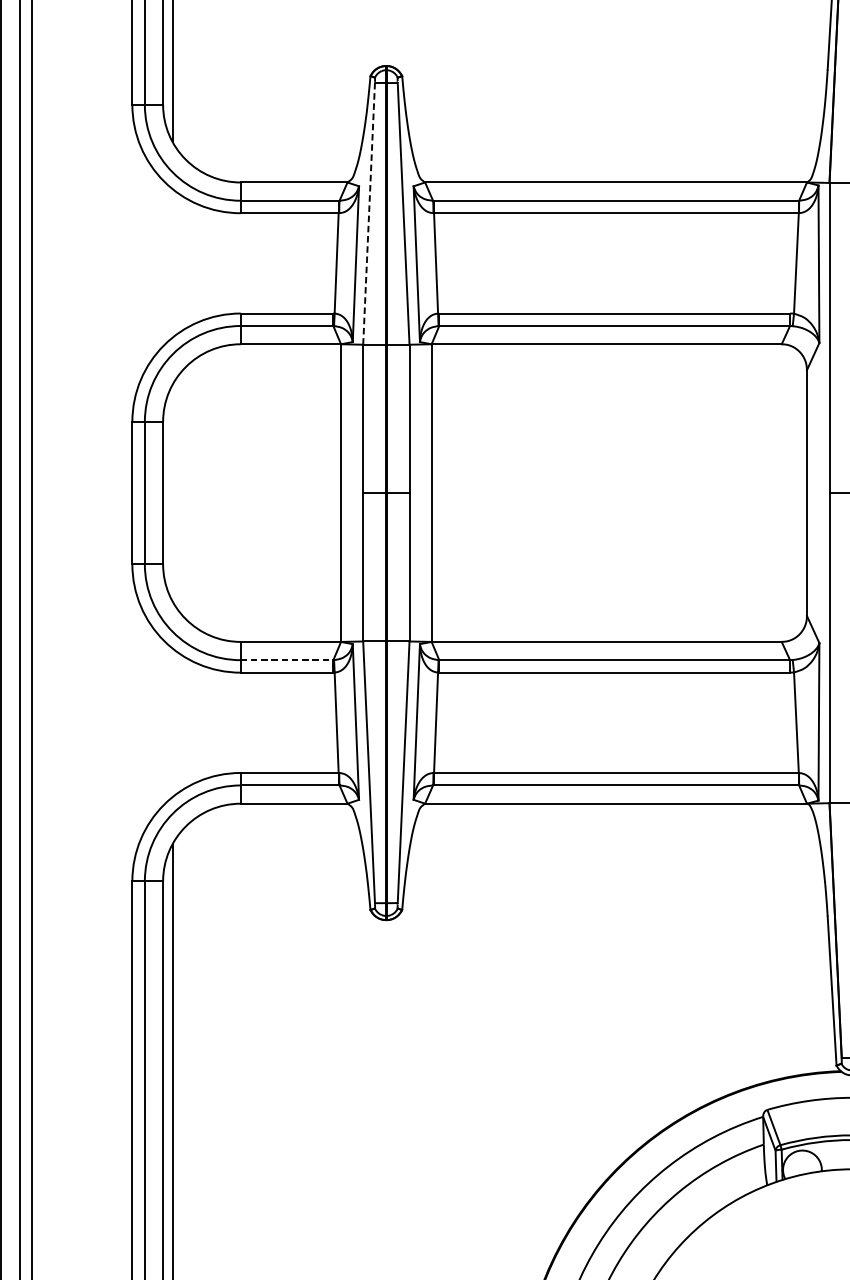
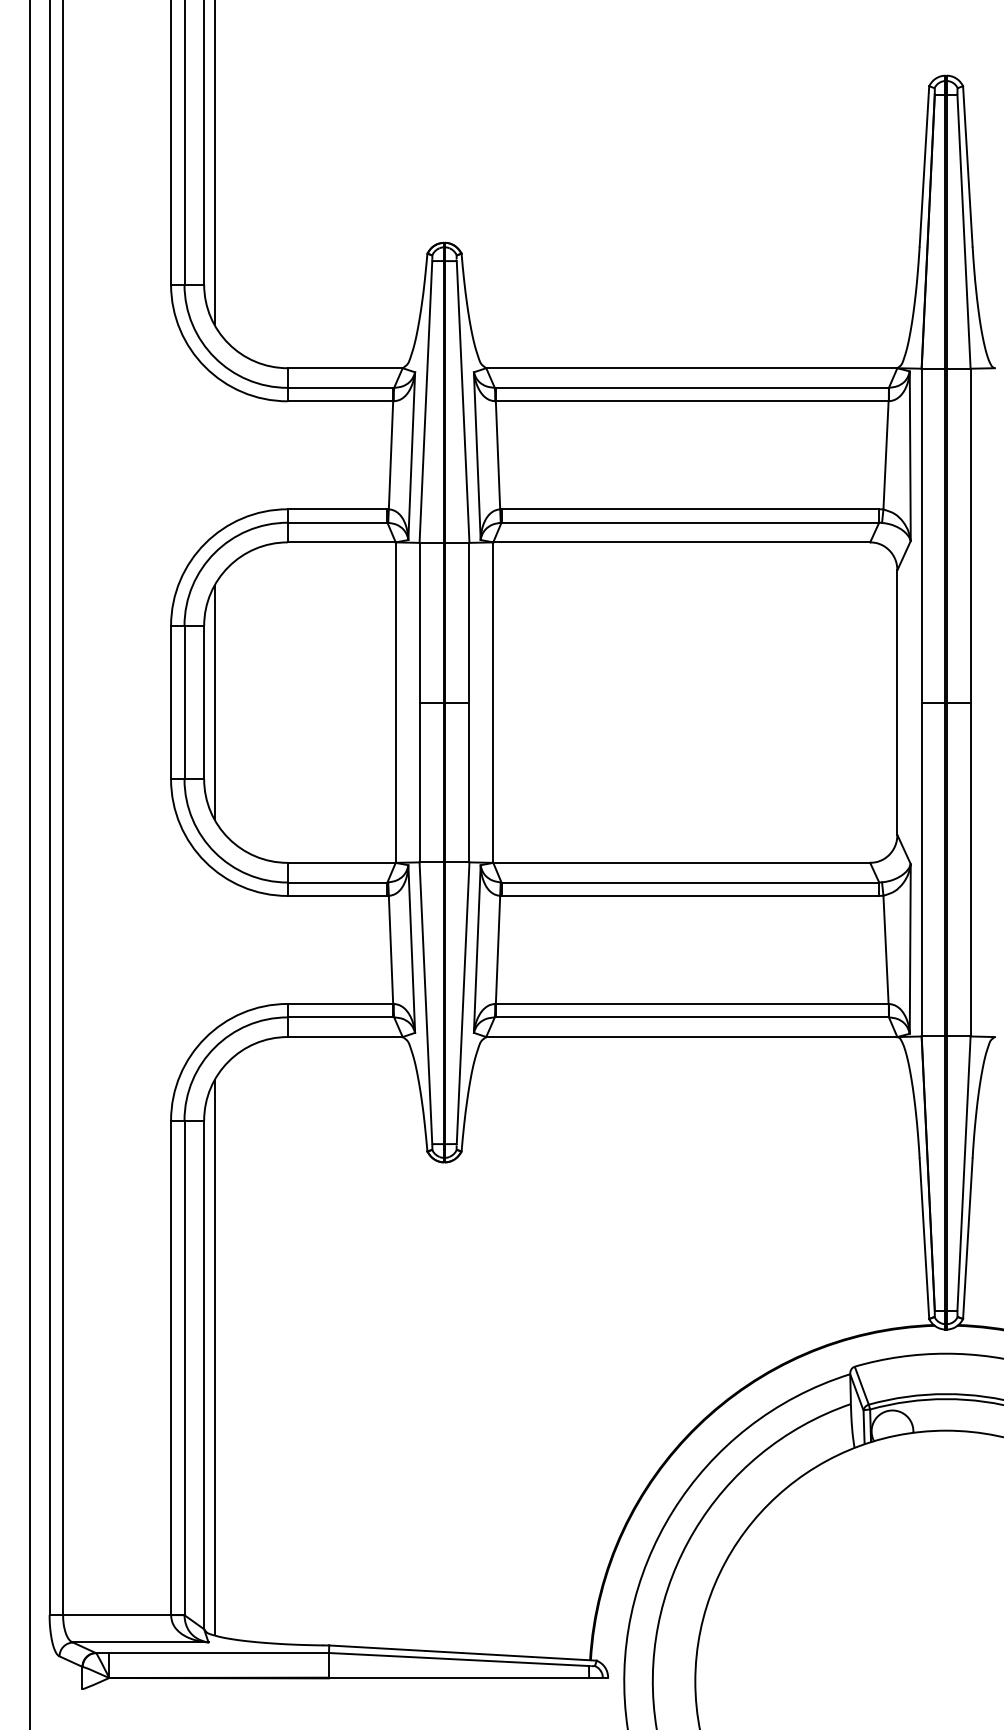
line: (368, 214) -> (425, 402), dashed -> solid
line: (172, 492) -> (214, 702), added
line: (286, 660) -> (337, 882), dashed -> solid

